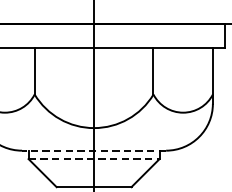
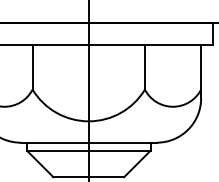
line: (93, 150) -> (88, 142), dashed -> solid
line: (93, 158) -> (88, 150), dashed -> solid

